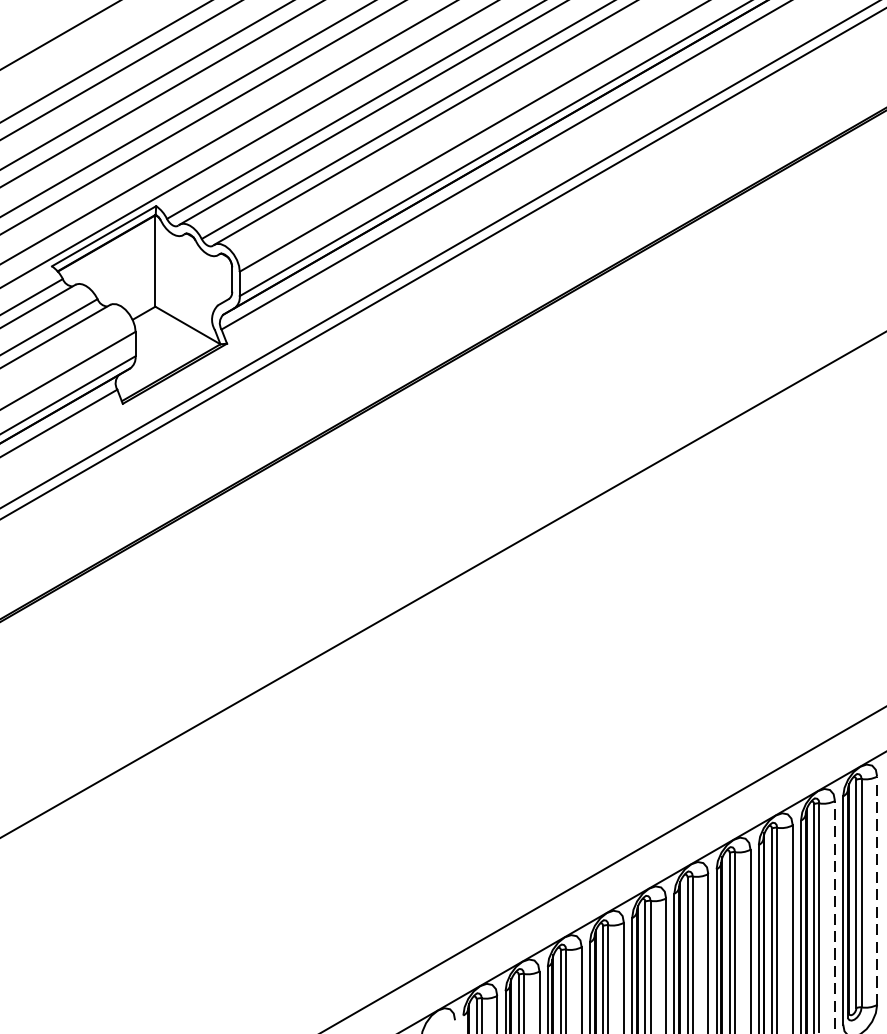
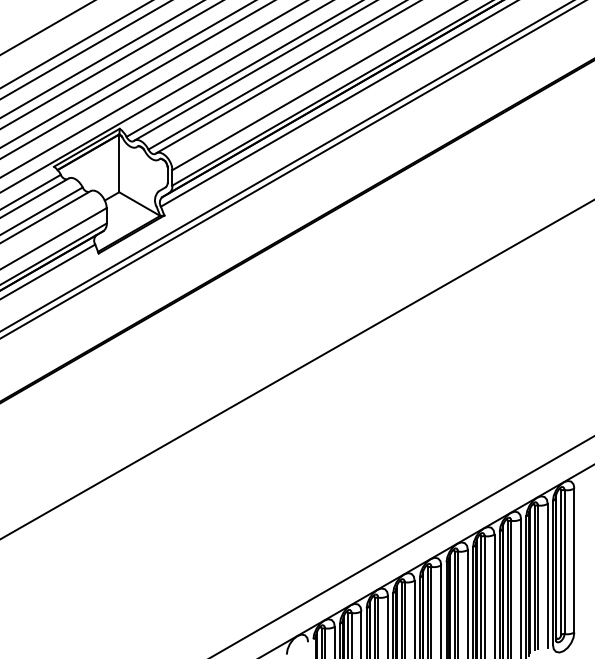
line: (877, 890) -> (574, 560), dashed -> solid
line: (834, 914) -> (547, 575), dashed -> solid

